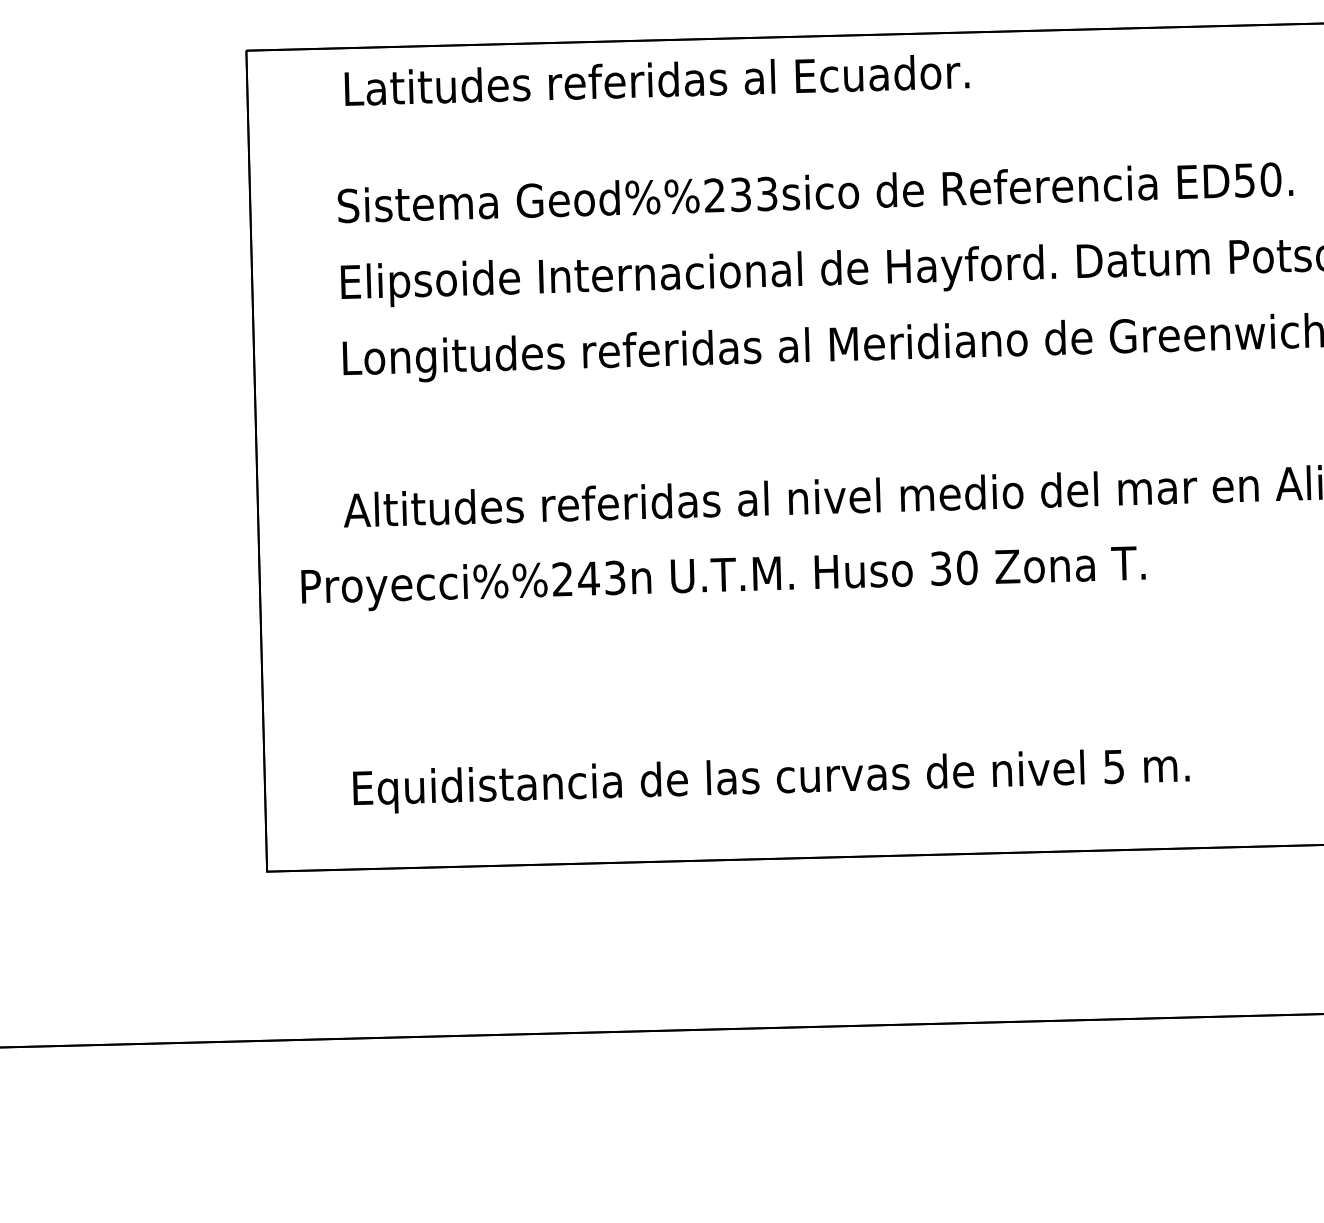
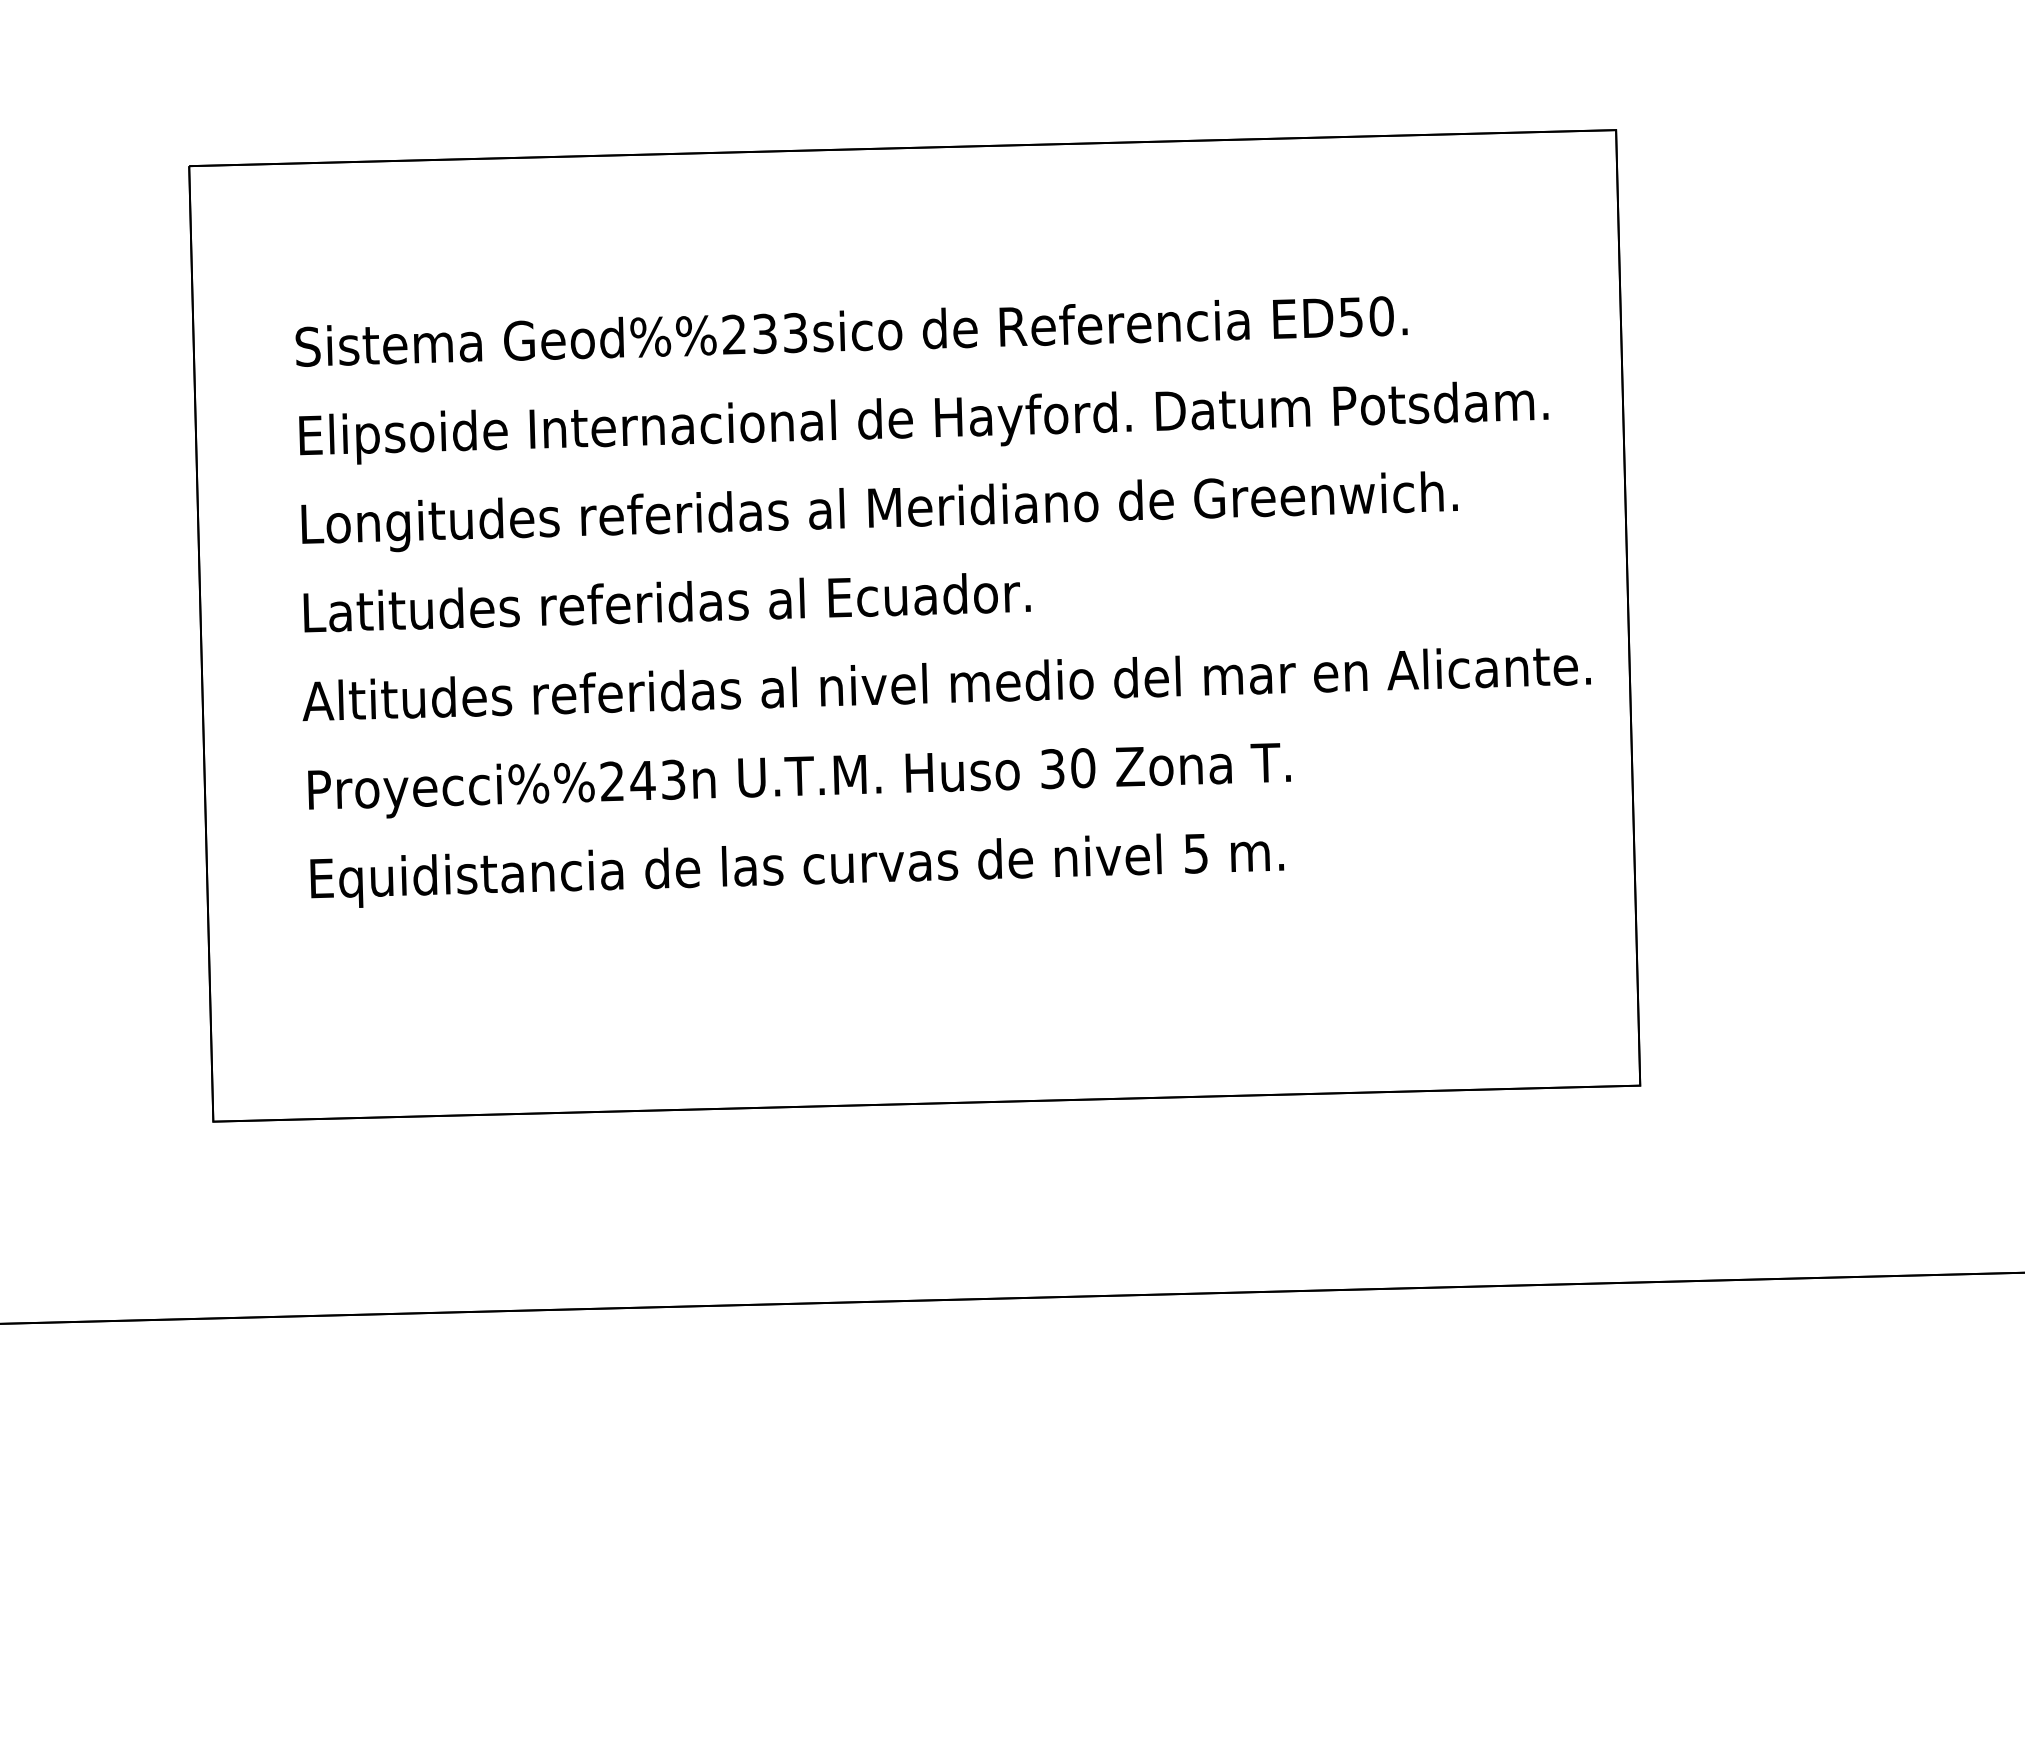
text: (656, 80) -> (666, 602), moved
text: (723, 578) -> (799, 780), moved
text: (771, 781) -> (797, 870), moved

